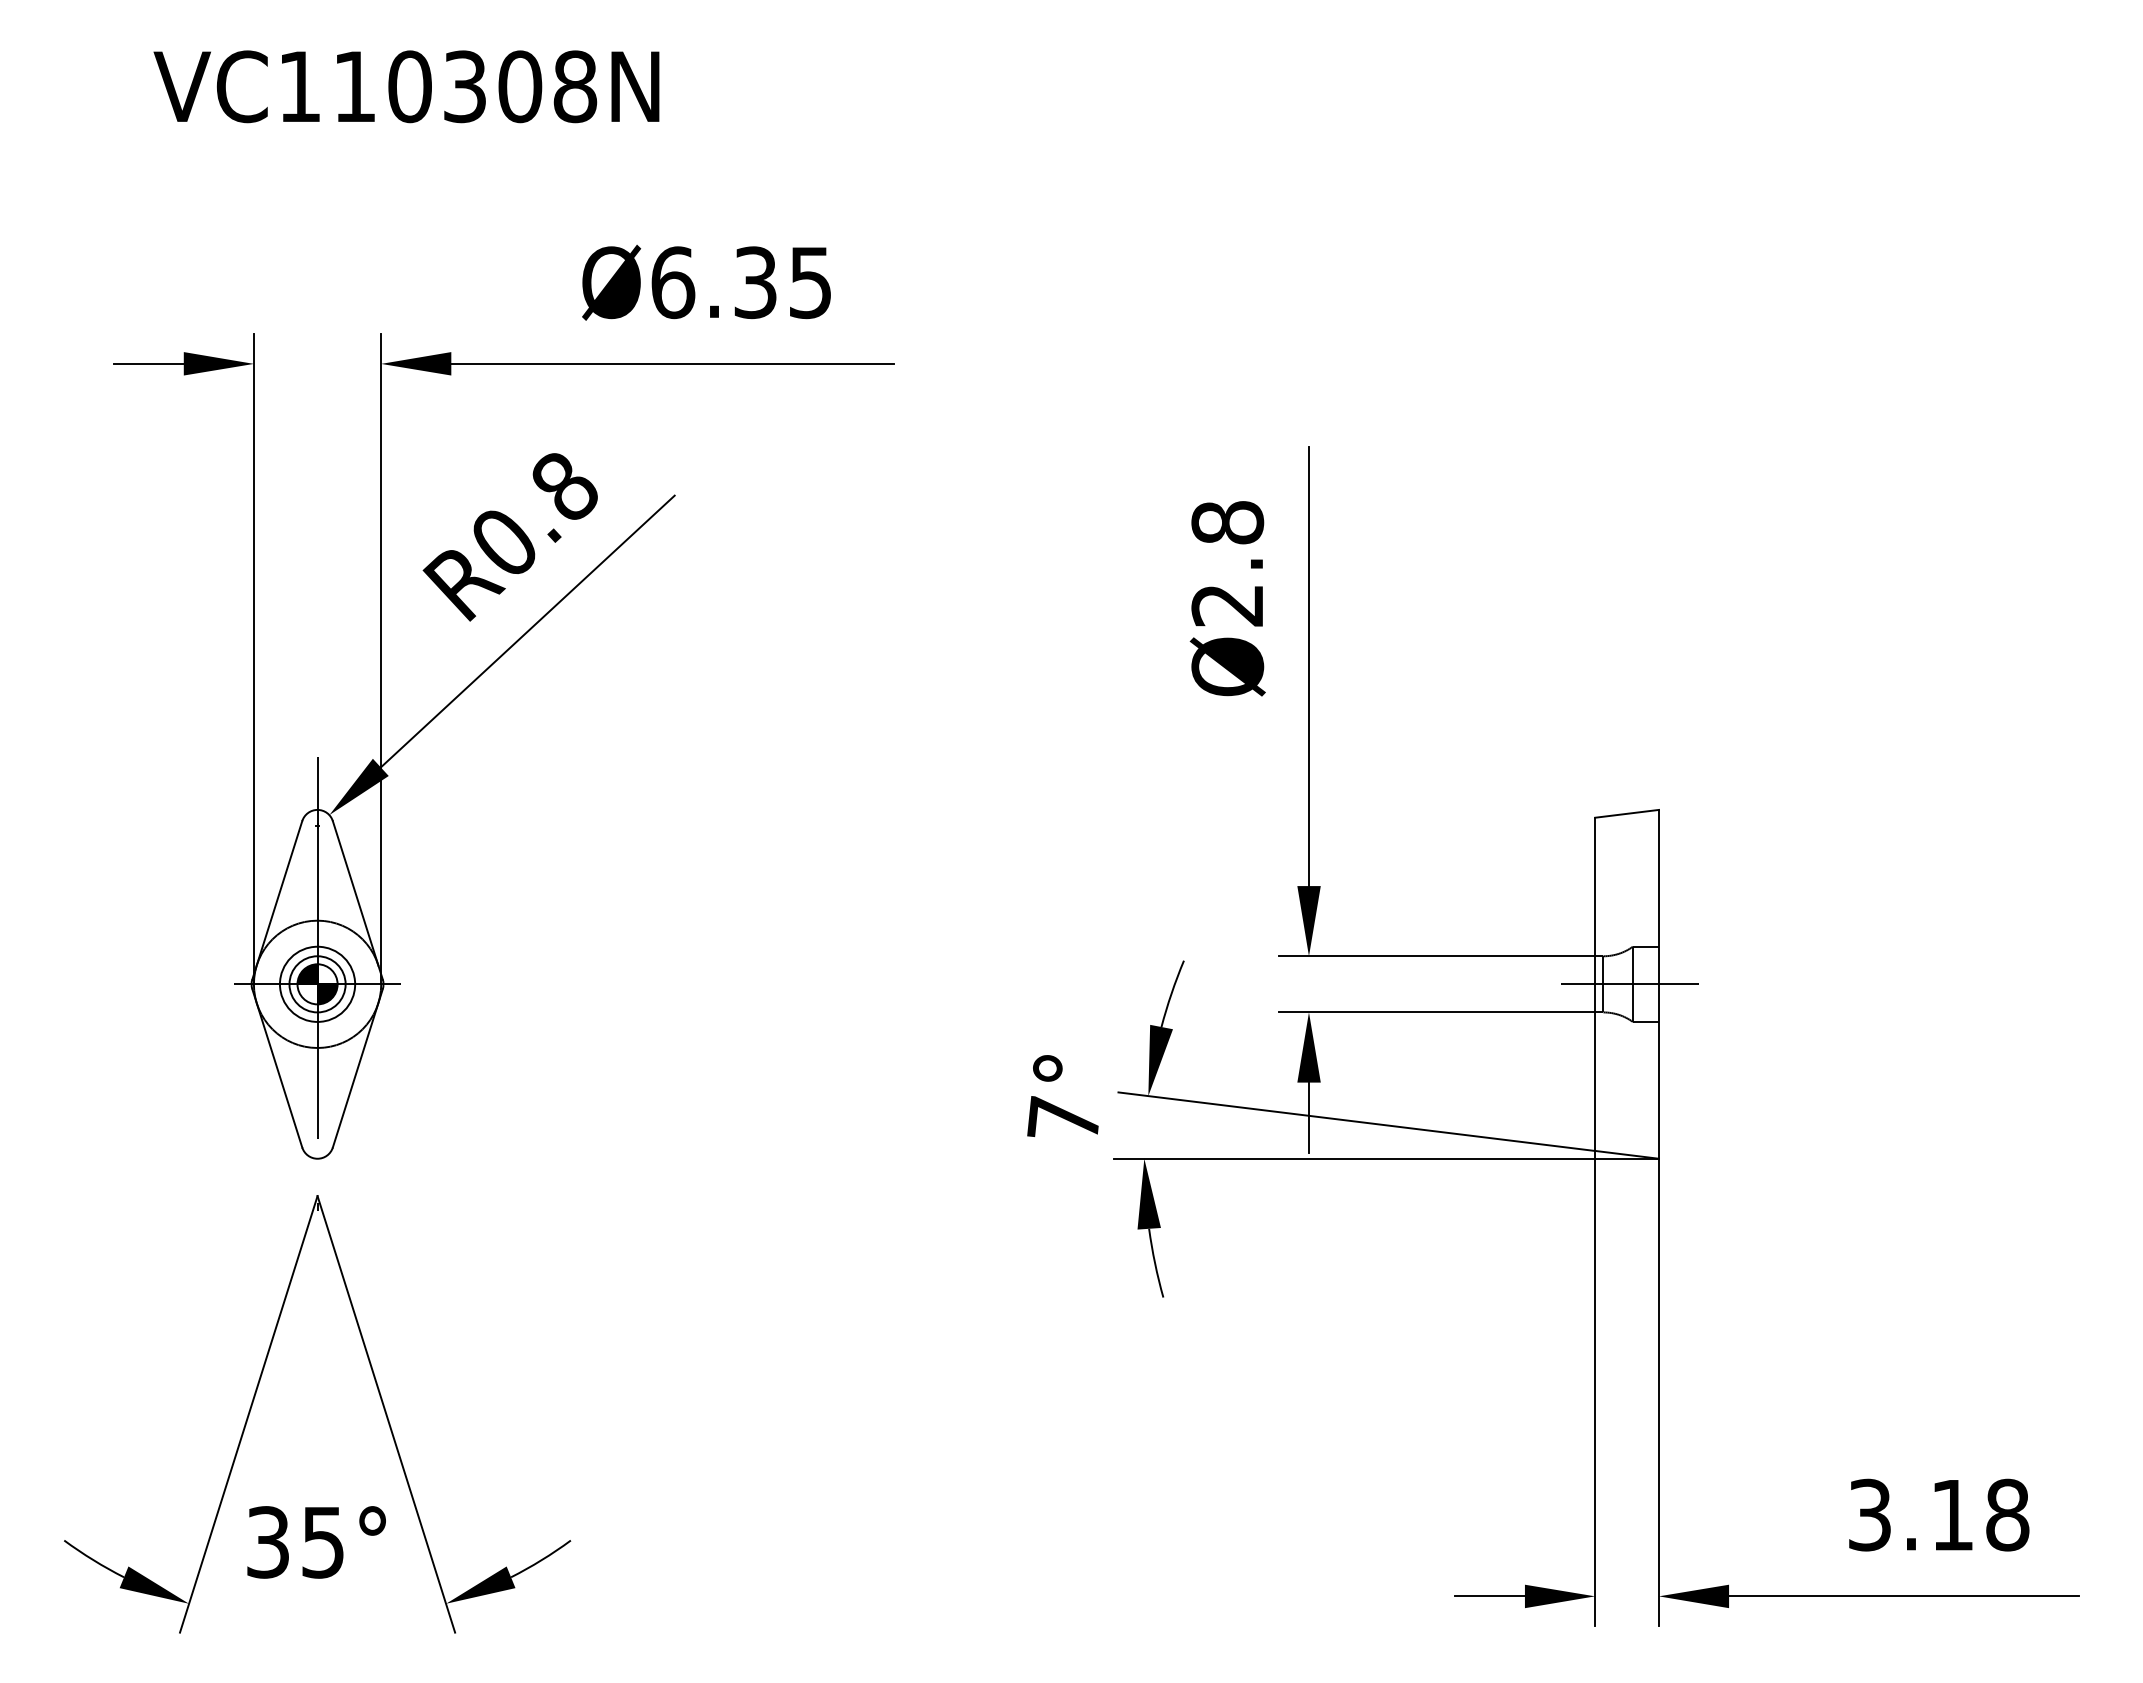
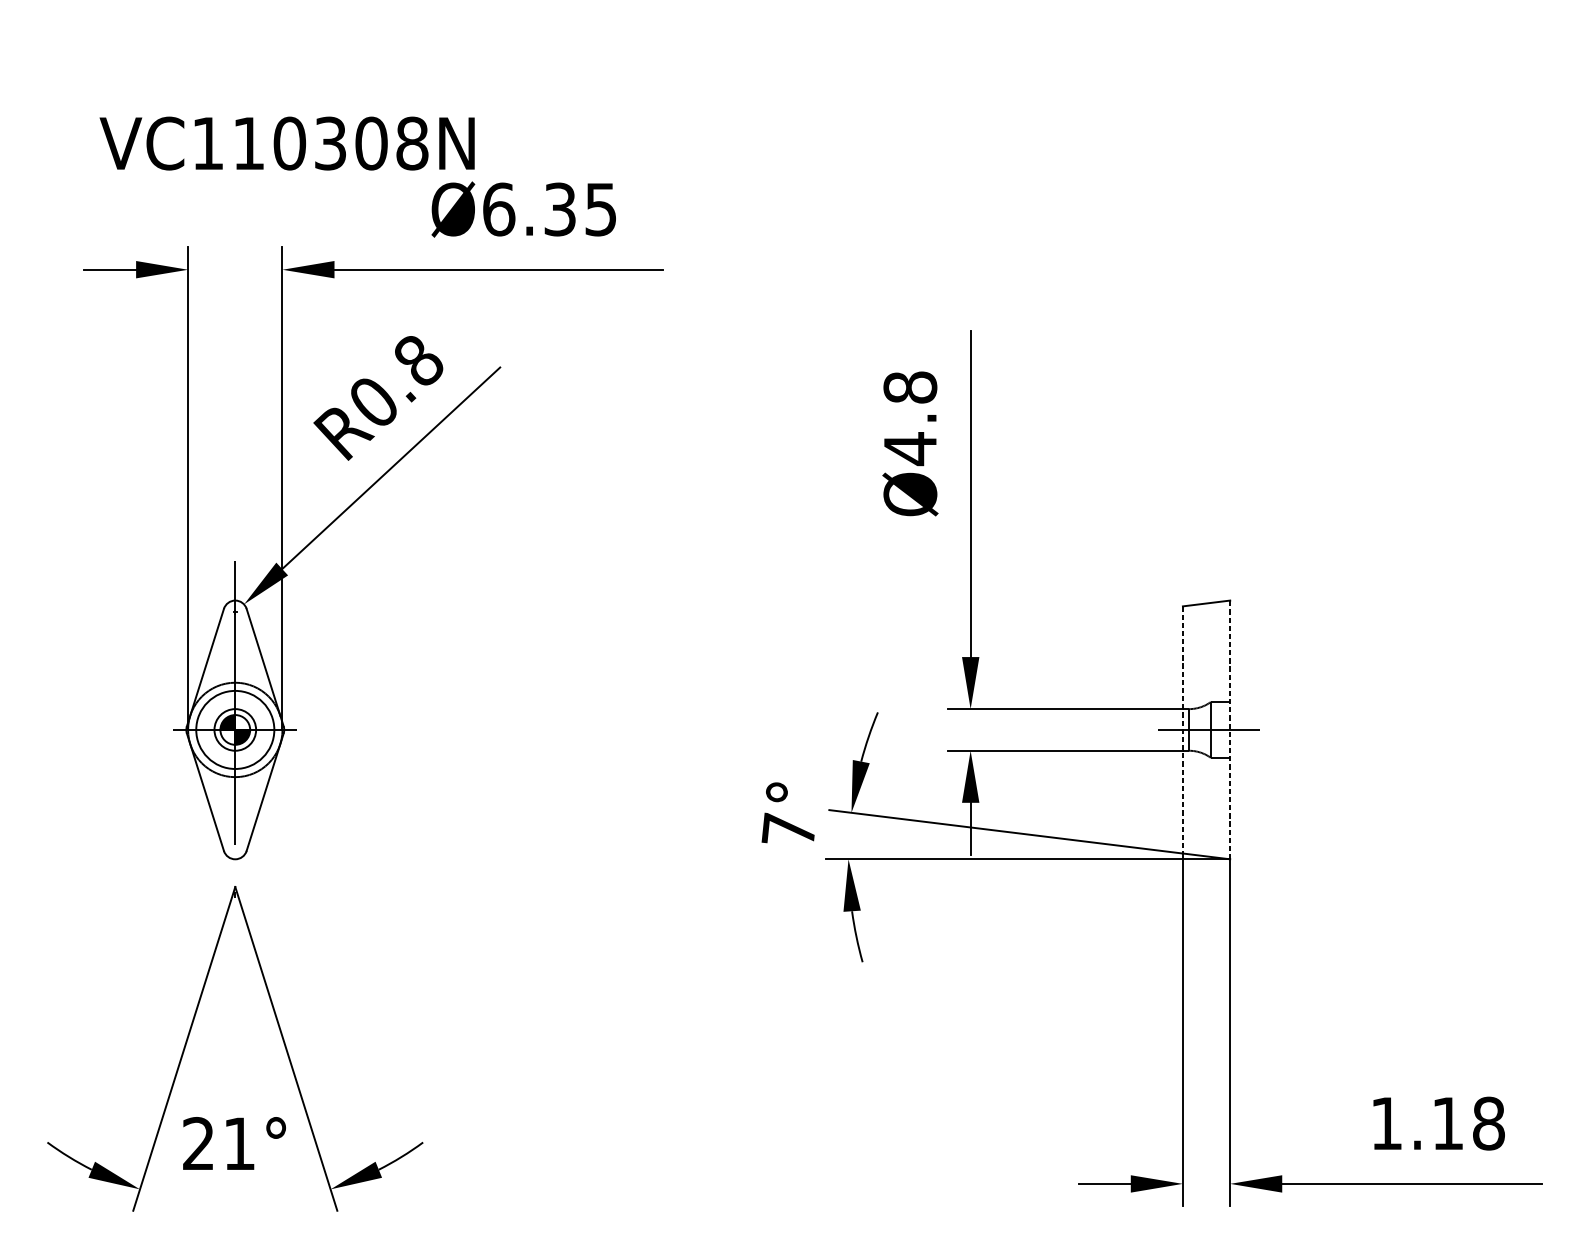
text: (406, 86) -> (287, 143), moved
text: (1226, 605) -> (909, 448), Ø2.8 -> Ø4.8
circle: (317, 983) -> (235, 729), size x1.4
line: (1658, 983) -> (1229, 729), solid -> dashed
line: (1595, 984) -> (1183, 730), solid -> dashed
text: (1869, 1514) -> (1386, 1123), 3.18 -> 1.18
text: (295, 1542) -> (218, 1143), 35° -> 21°

